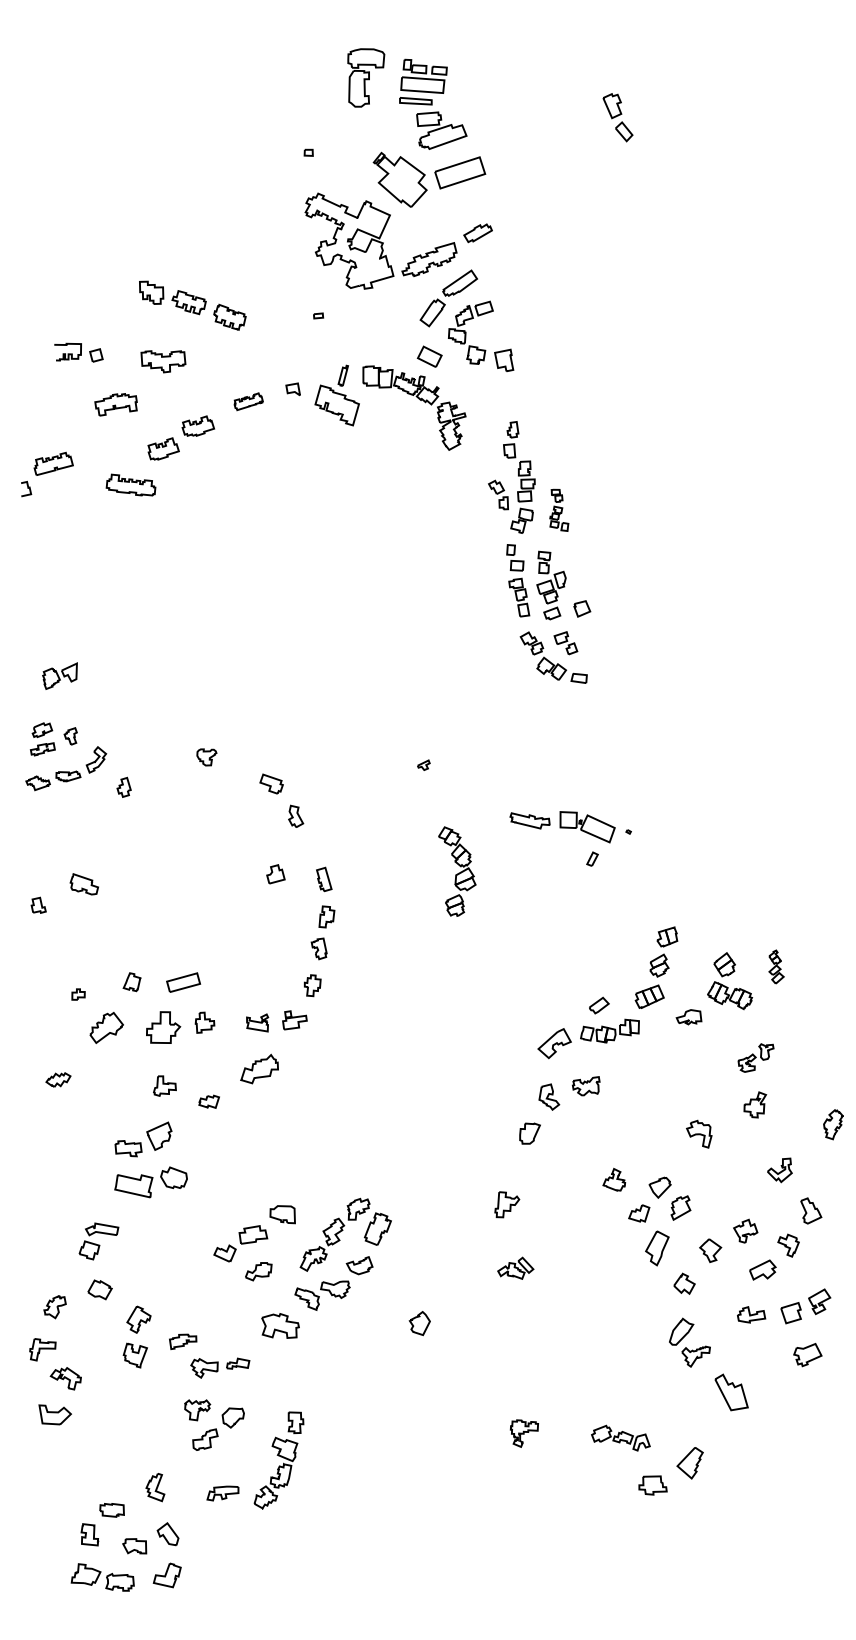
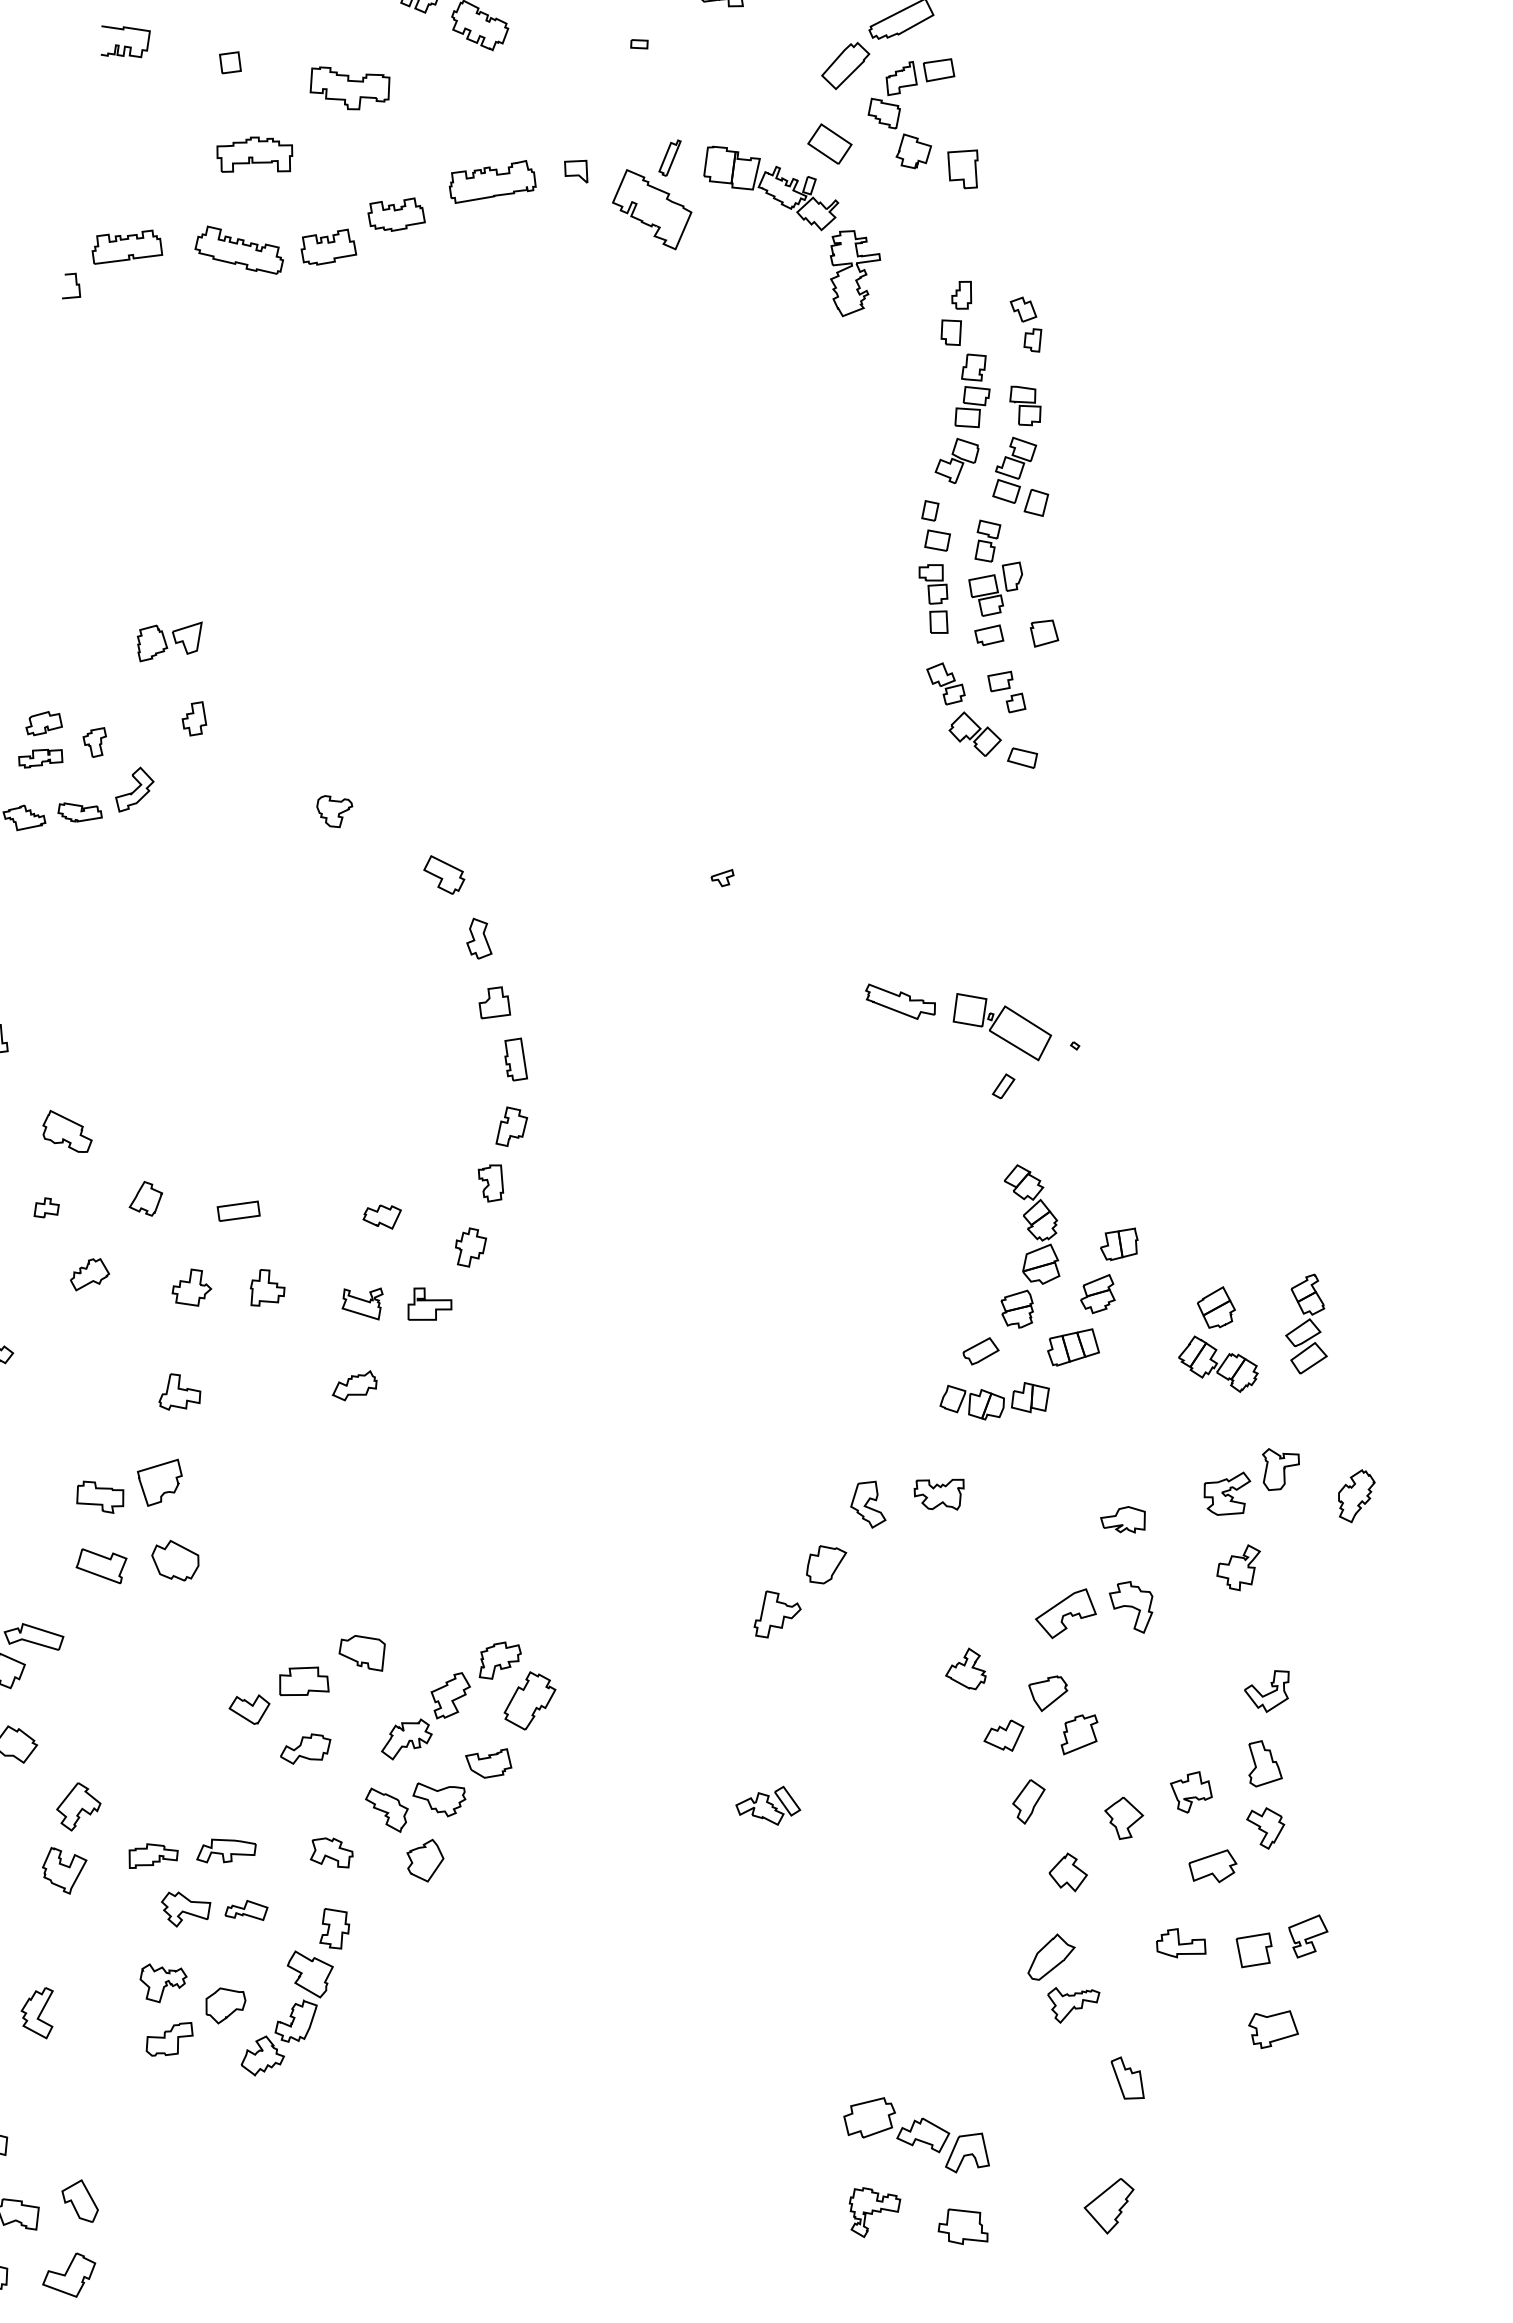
curve: (67, 353) -> (123, 44), moved
part: (248, 401) -> (493, 181), size x1.67
part: (130, 484) -> (239, 248), moved
part: (498, 494) -> (1025, 322), moved
part: (559, 510) -> (1026, 451), size x1.67
part: (59, 675) -> (167, 640), moved
part: (123, 786) -> (193, 716), moved
part: (457, 871) -> (1029, 1247), moved
part: (275, 874) -> (494, 1003), moved
part: (83, 884) -> (66, 1131), moved
part: (776, 966) -> (1309, 1322), size x1.67
part: (183, 981) -> (238, 1209), size x0.71
part: (688, 1017) -> (1122, 1519), moved
part: (163, 1026) -> (192, 1285), size x0.62
part: (107, 1027) -> (91, 1274), size x0.62
part: (554, 1043) -> (1066, 1613), moved
part: (755, 1057) -> (1249, 1481), size x1.43
part: (259, 1069) -> (354, 1385), size x0.62
part: (208, 1101) -> (380, 1215), moved
part: (833, 1124) -> (1356, 1495), moved
part: (133, 1186) -> (100, 1566), size x0.71
part: (507, 1204) -> (778, 1615), moved
part: (811, 1210) -> (1265, 1763), moved
part: (657, 1248) -> (1028, 1802), size x0.71
part: (419, 1323) -> (424, 1859), moved
part: (280, 1325) -> (331, 1851), size x0.62
part: (731, 1392) -> (1127, 2078), size x0.62
part: (523, 1433) -> (871, 2213), moved
part: (620, 1437) -> (917, 2133), size x1.43
part: (278, 1460) -> (294, 1992), moved
part: (689, 1463) -> (1106, 2205), moved
part: (155, 1487) -> (38, 2012), moved
part: (222, 1493) -> (225, 1851), moved

